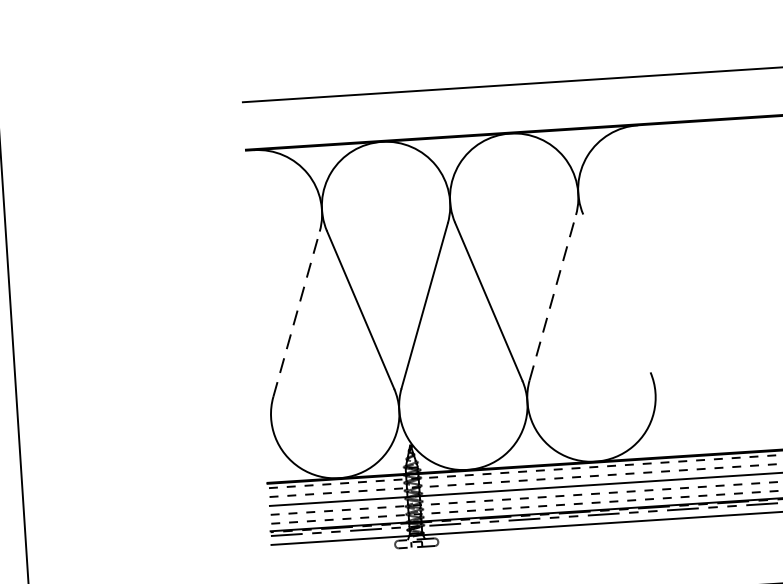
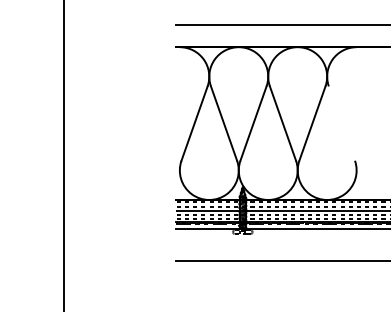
line: (552, 297) -> (312, 123), dashed -> solid
line: (296, 313) -> (194, 123), dashed -> solid

